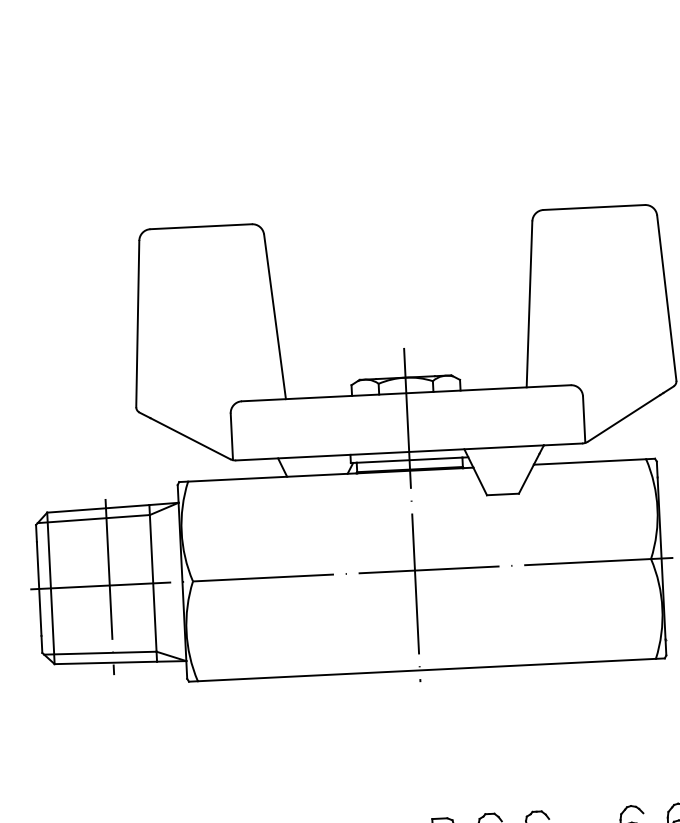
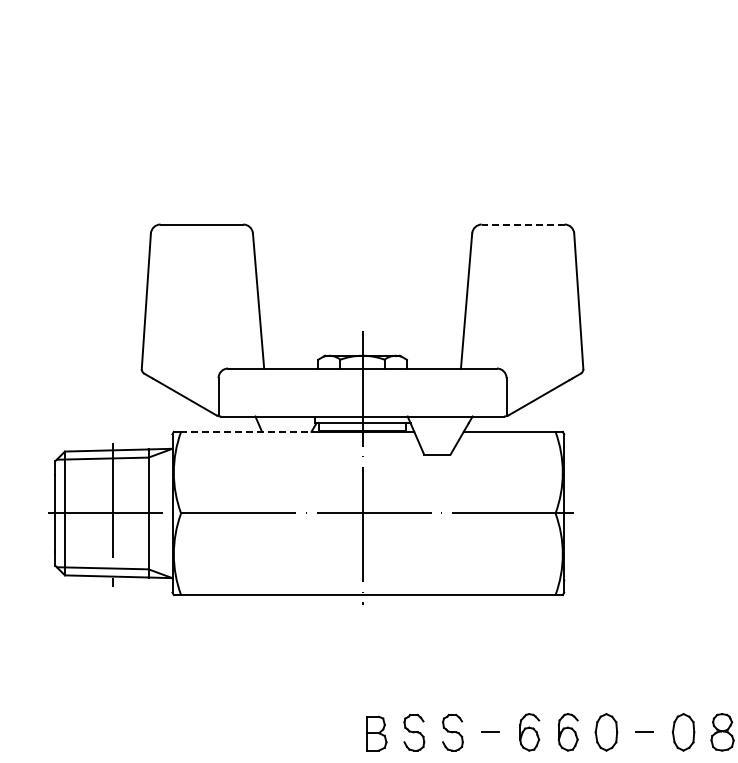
line: (593, 207) -> (522, 224), solid -> dashed
line: (271, 477) -> (249, 431), solid -> dashed

